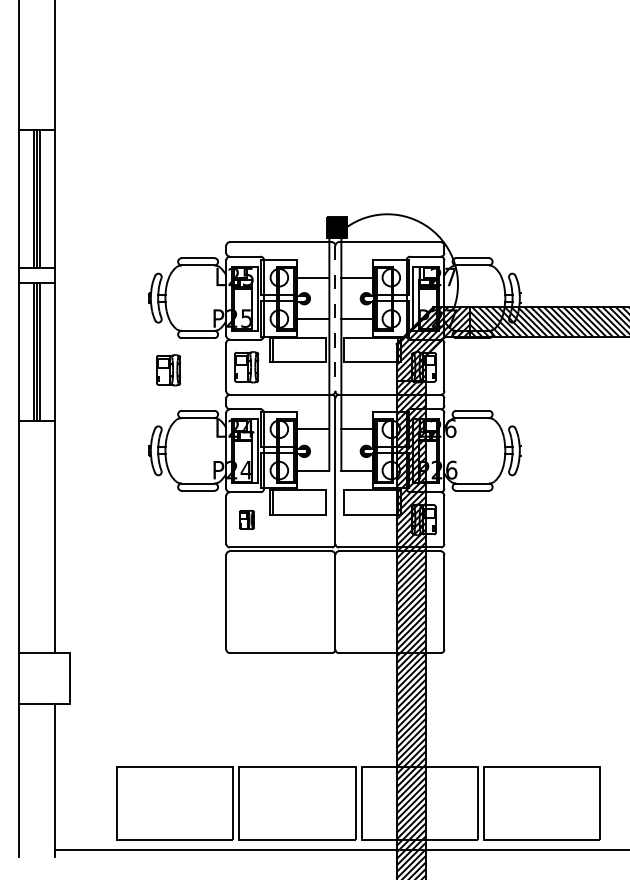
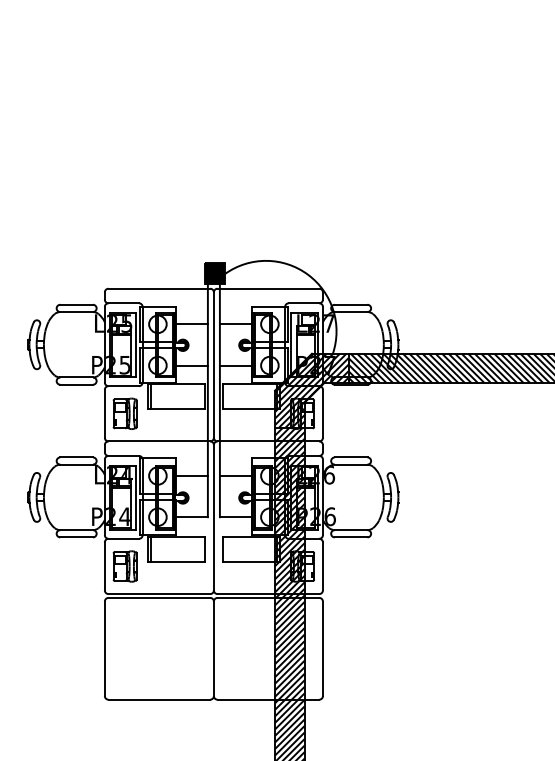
line: (335, 318) -> (214, 365), dashed -> solid
part: (168, 370) -> (47, 417), removed
part: (246, 519) -> (125, 566), size x1.67

